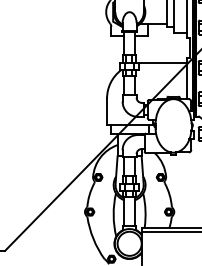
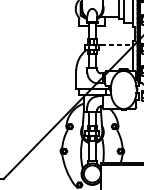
line: (164, 62) -> (117, 44), solid -> dashed

